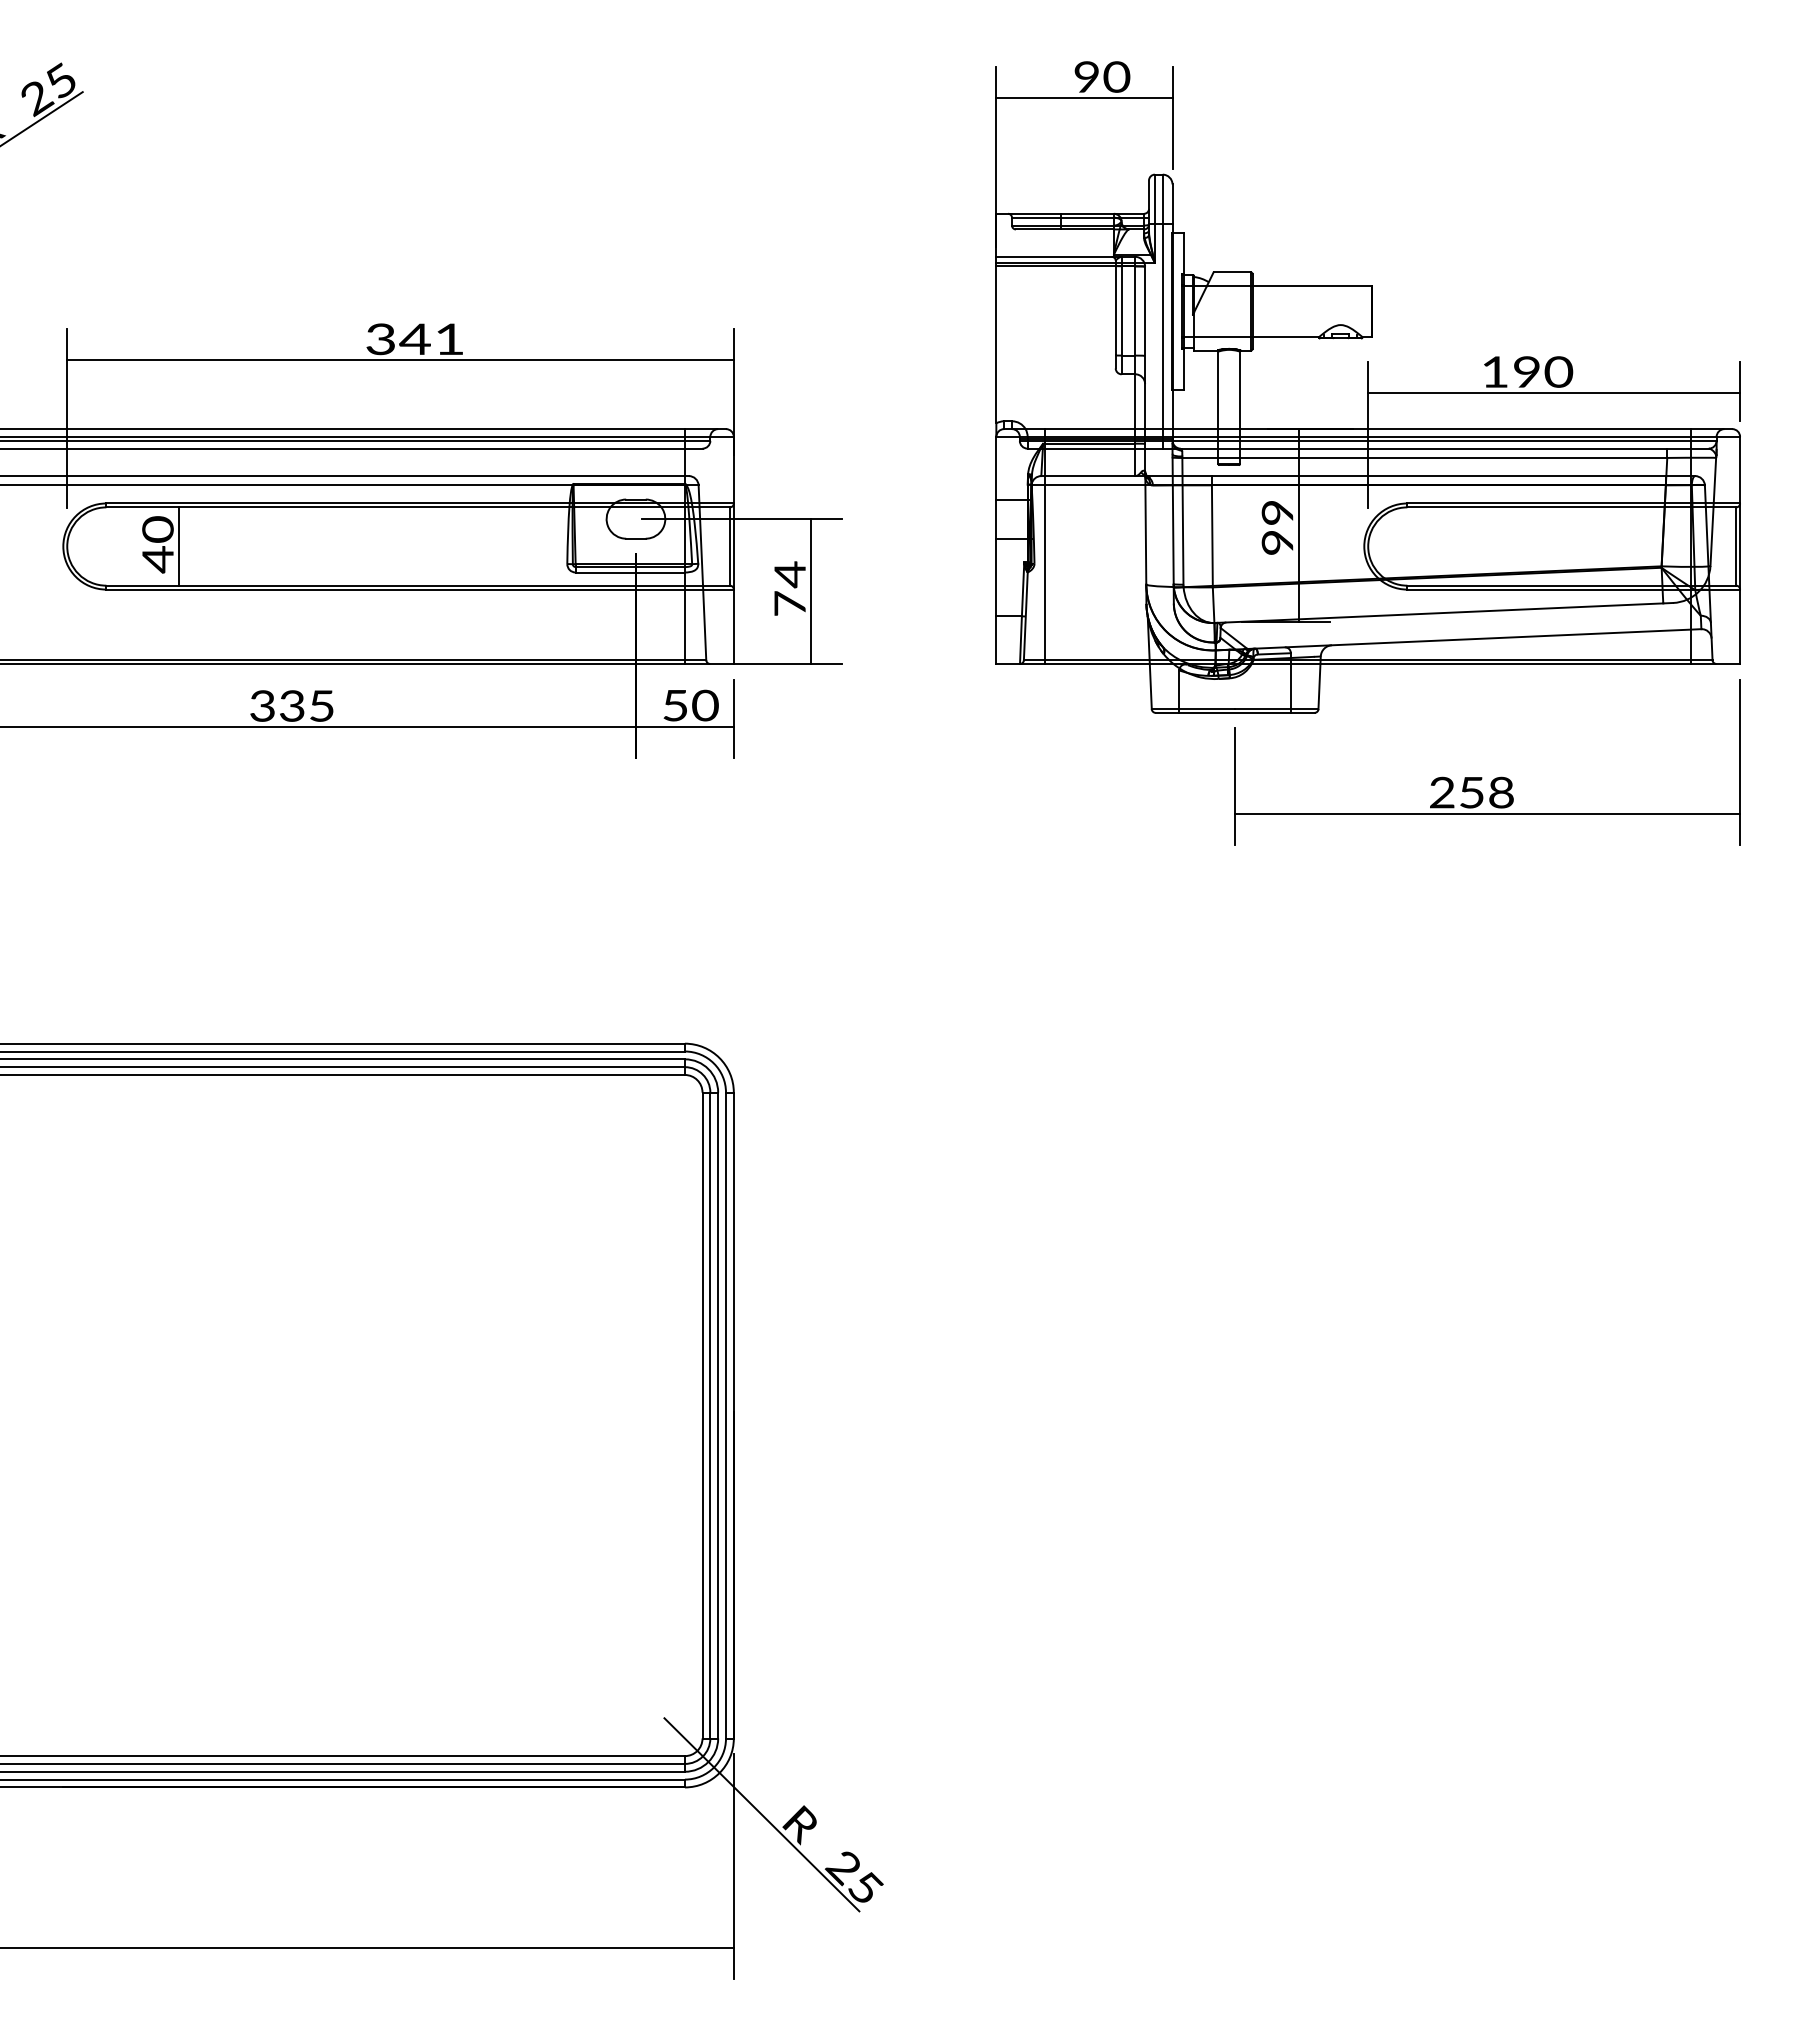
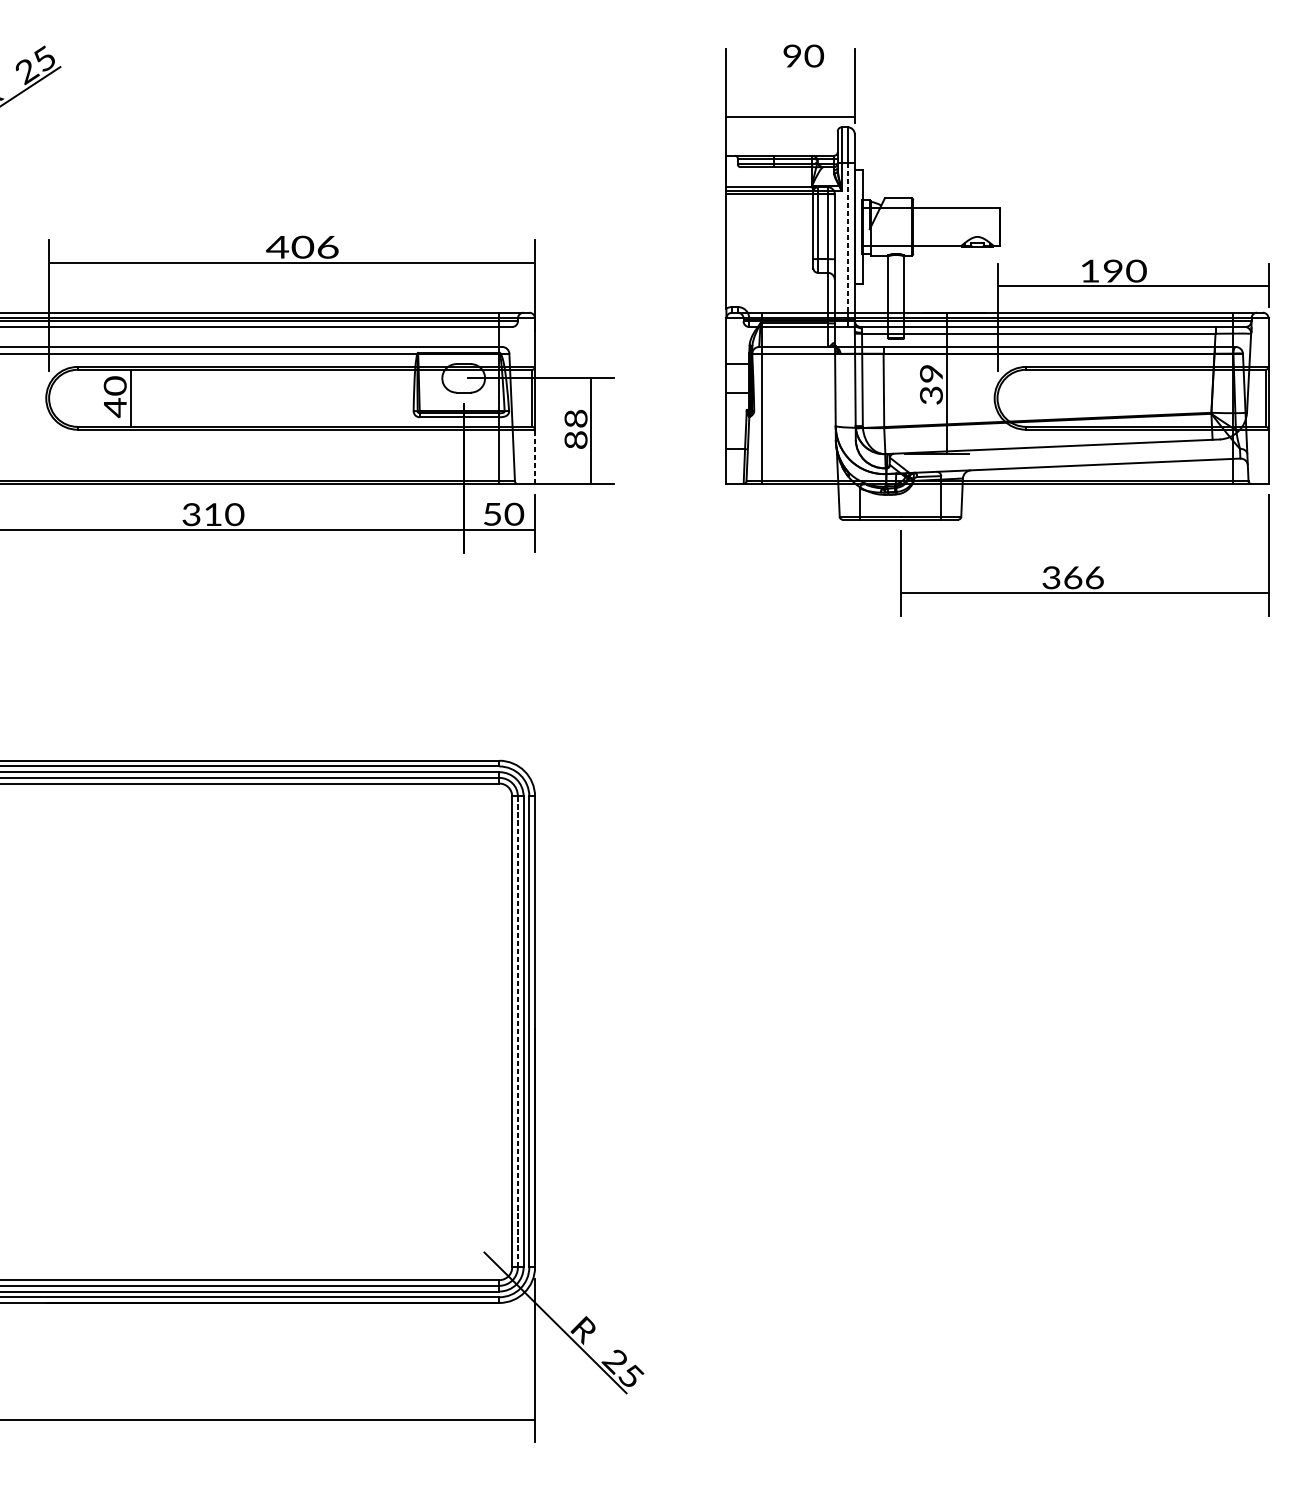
line: (1084, 98) -> (790, 116), moved
line: (1162, 326) -> (847, 237), solid -> dashed
text: (414, 339) -> (302, 247), 341 -> 406
text: (1277, 542) -> (931, 395), 99 -> 39
text: (789, 588) -> (575, 428), 74 -> 88
line: (733, 626) -> (534, 456), solid -> dashed
text: (307, 705) -> (224, 514), 335 -> 310
text: (1472, 792) -> (1073, 577), 258 -> 366
line: (710, 1415) -> (518, 1031), solid -> dashed

